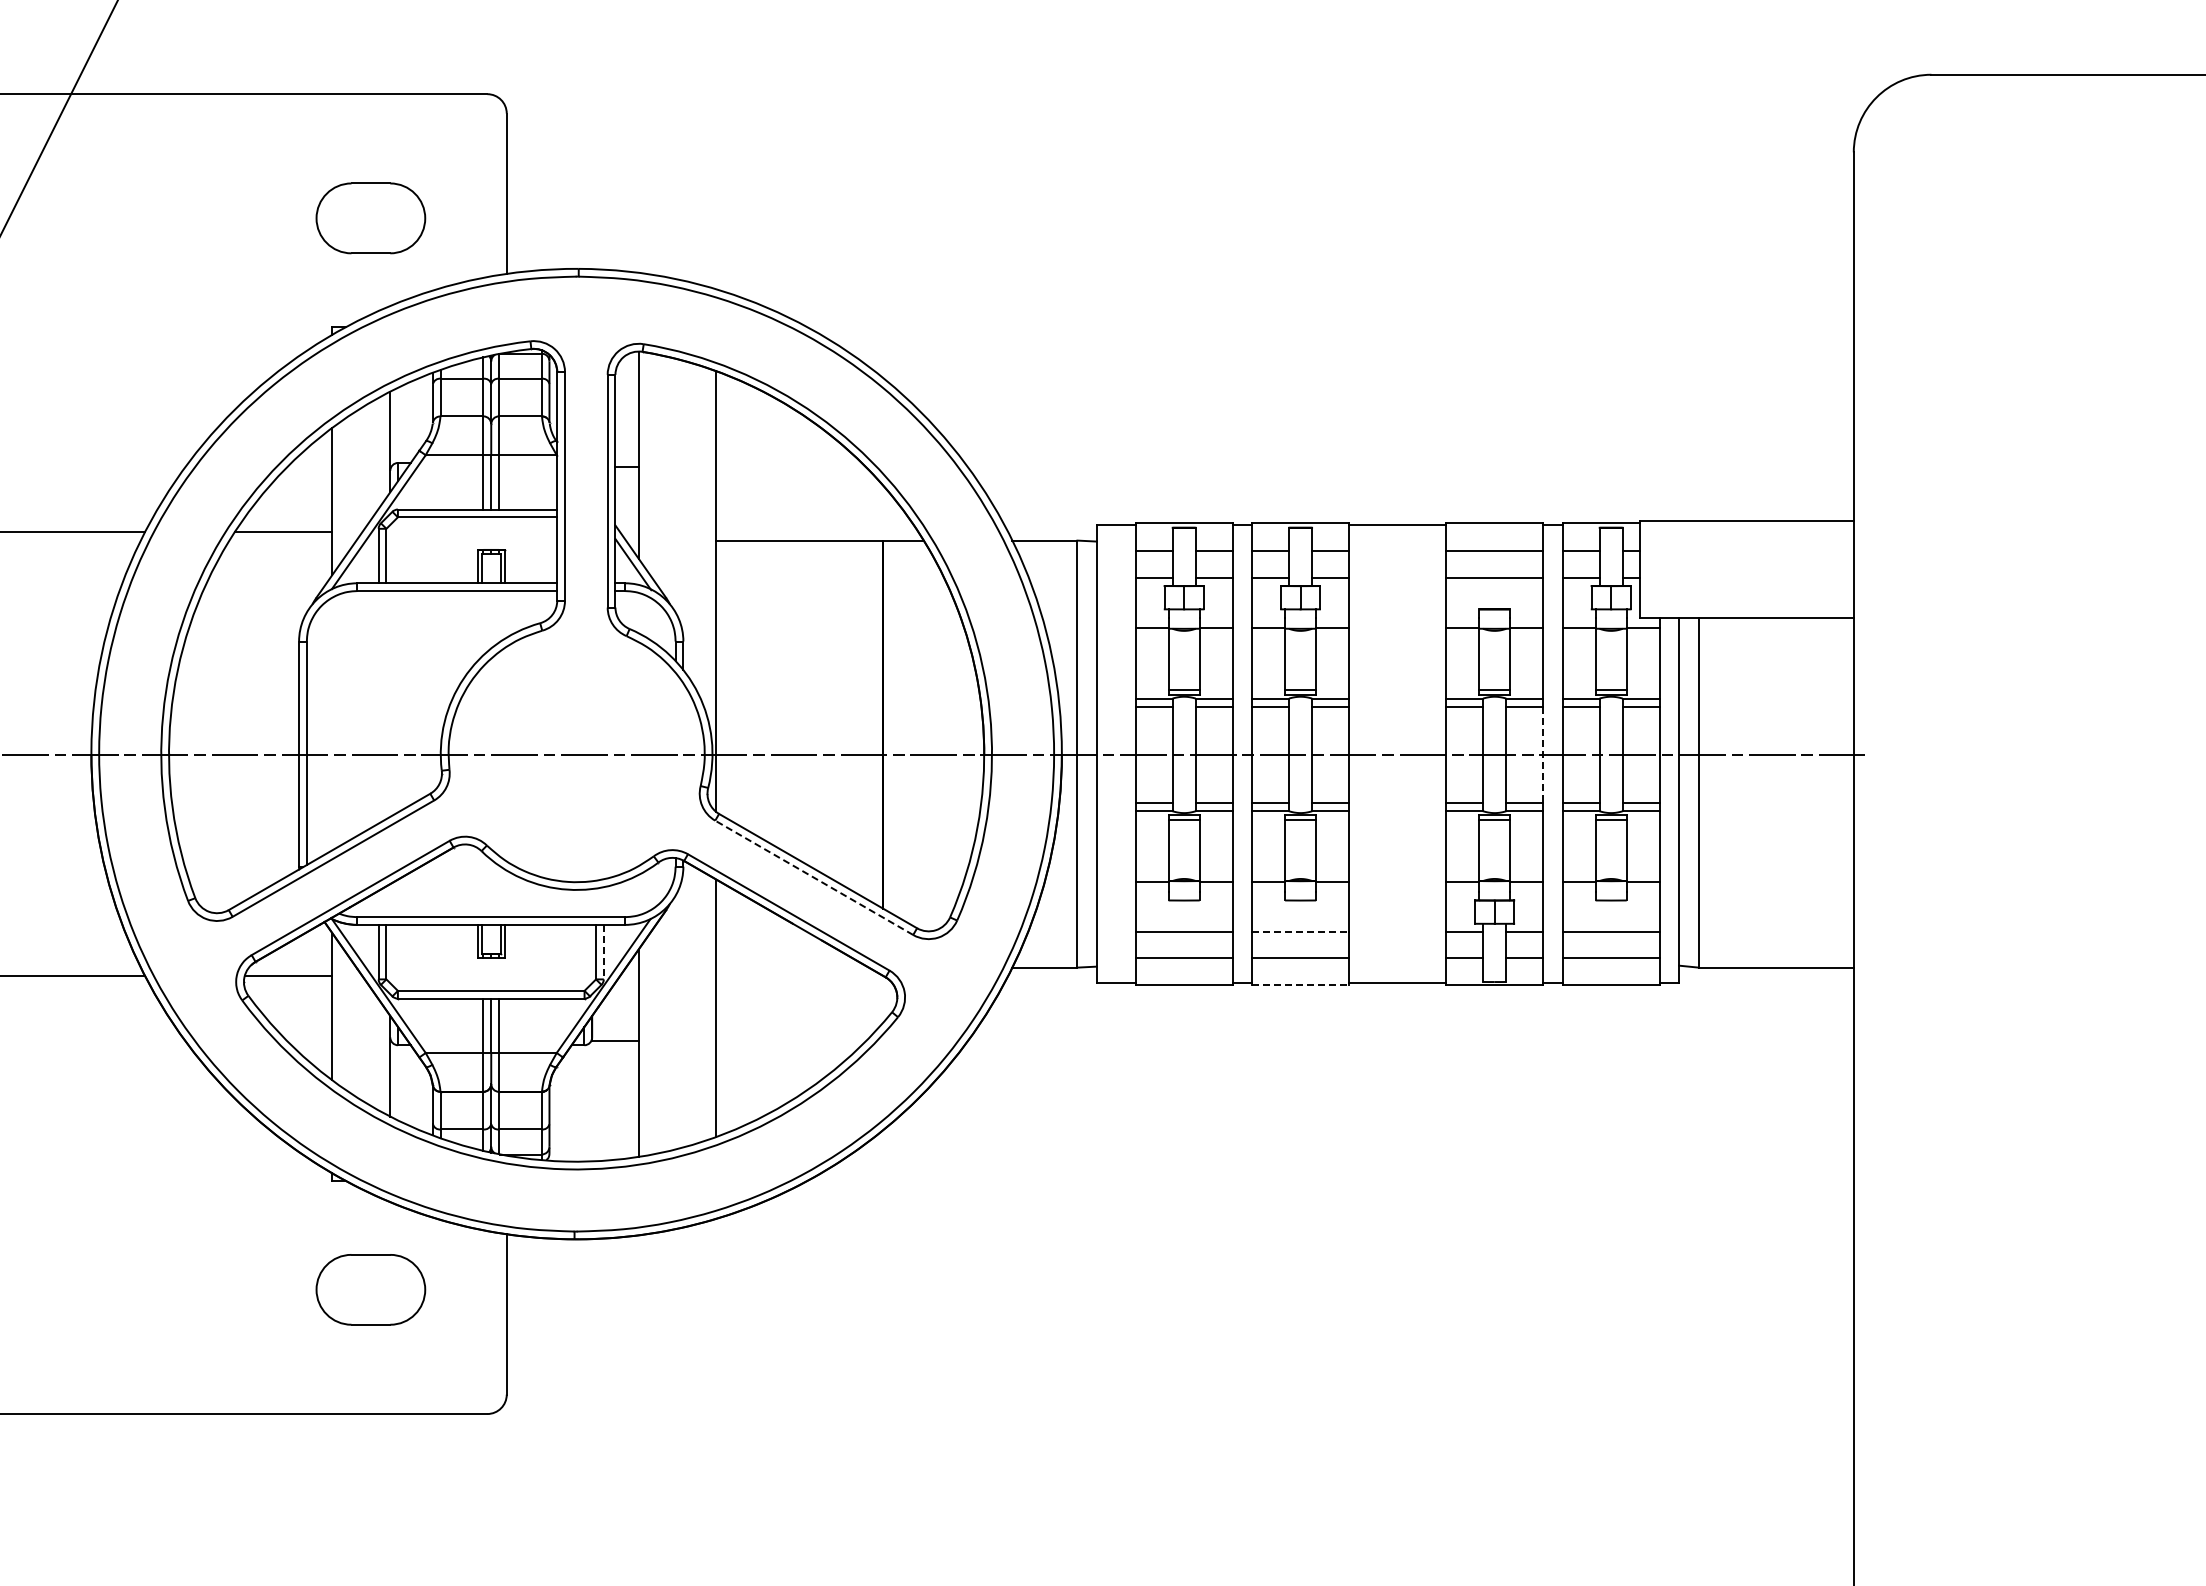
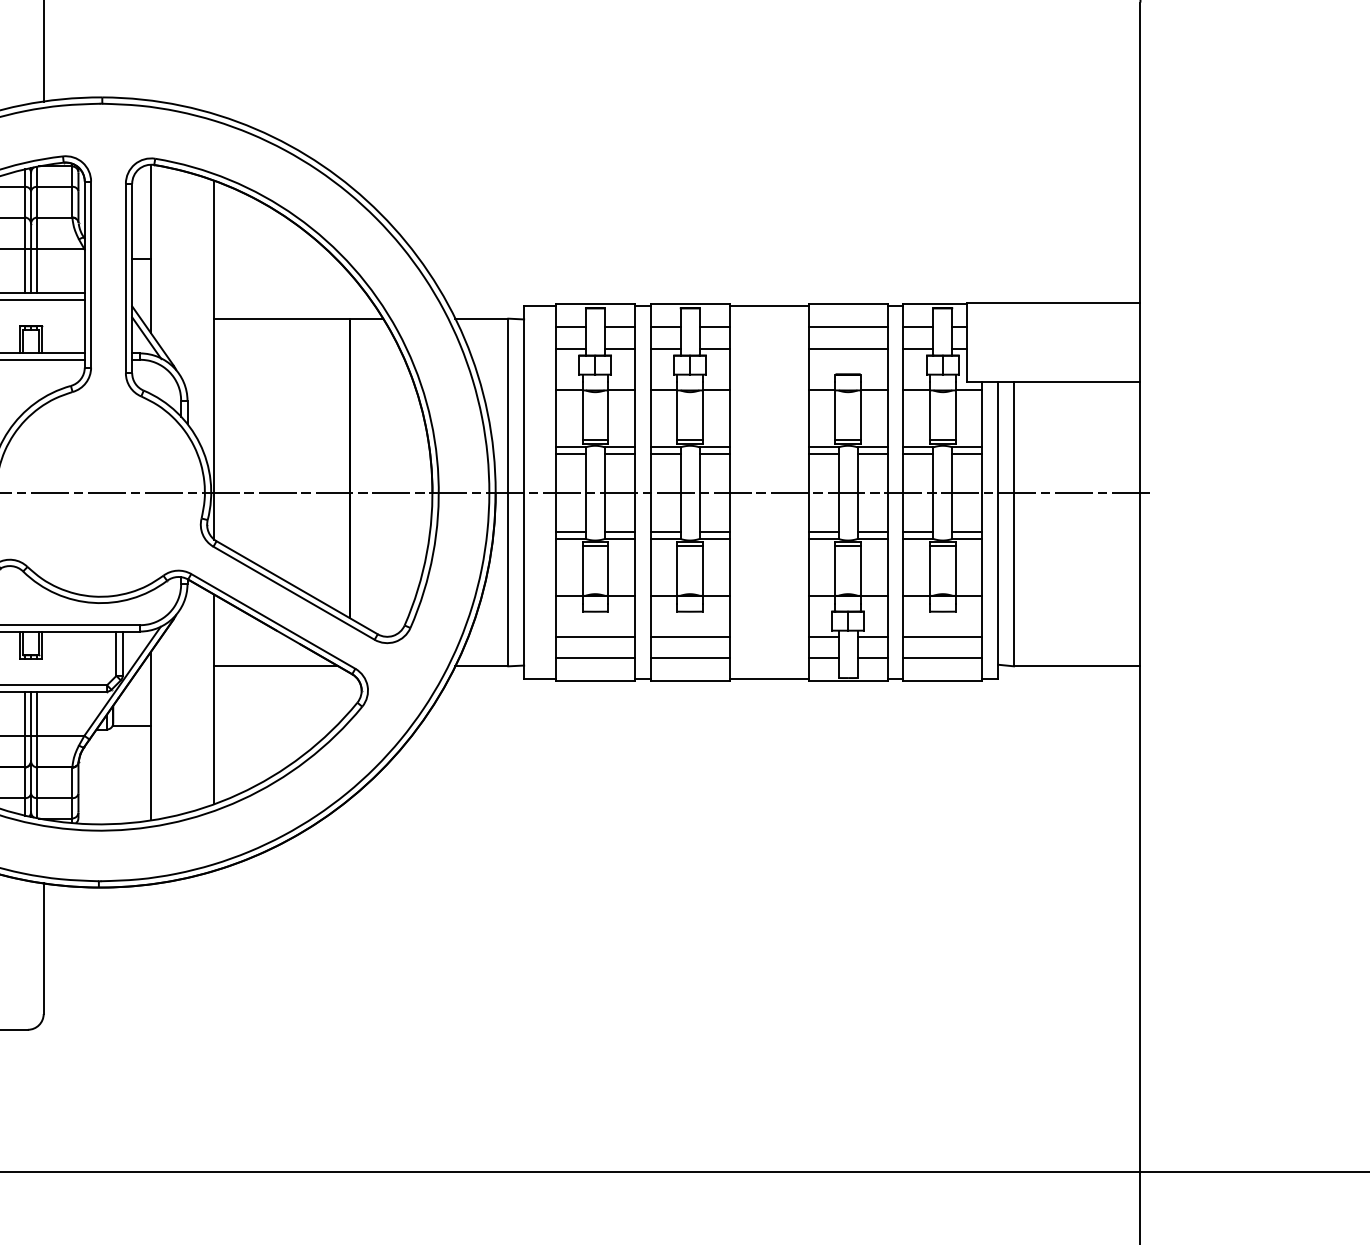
line: (1543, 754) -> (887, 492), dashed -> solid
line: (813, 877) -> (293, 592), dashed -> solid
line: (1300, 931) -> (689, 636), dashed -> solid
line: (603, 952) -> (122, 654), dashed -> solid
line: (792, 967) -> (276, 666), added
line: (1300, 985) -> (689, 680), dashed -> solid

